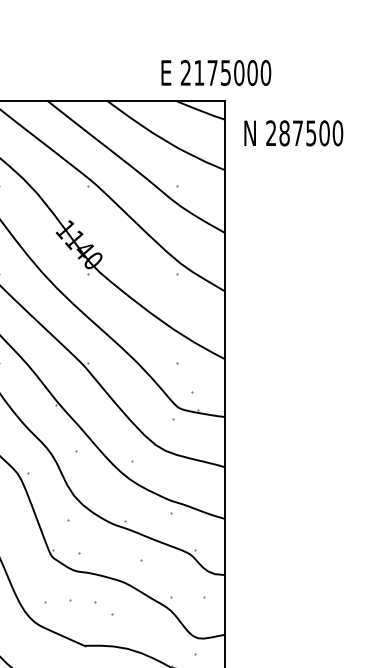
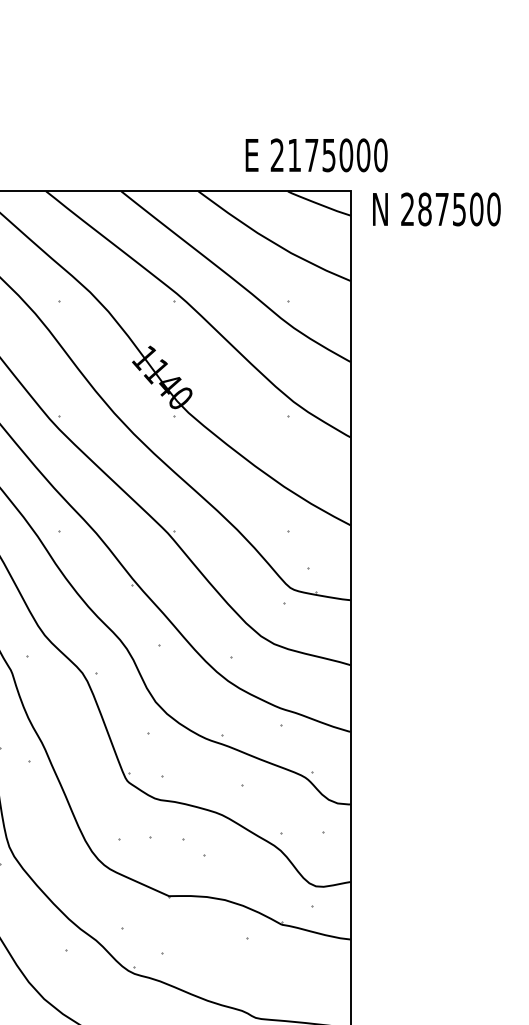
text: (216, 73) -> (316, 155), moved
text: (293, 133) -> (436, 209), moved

